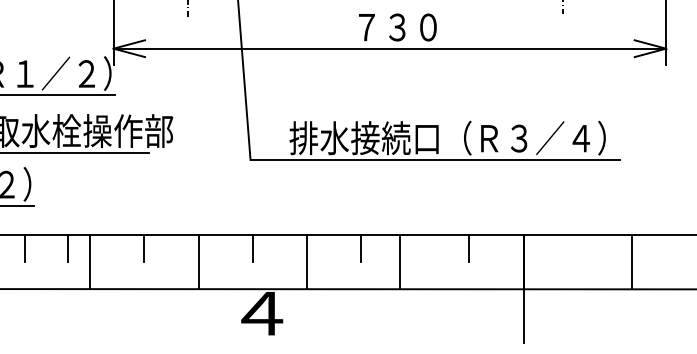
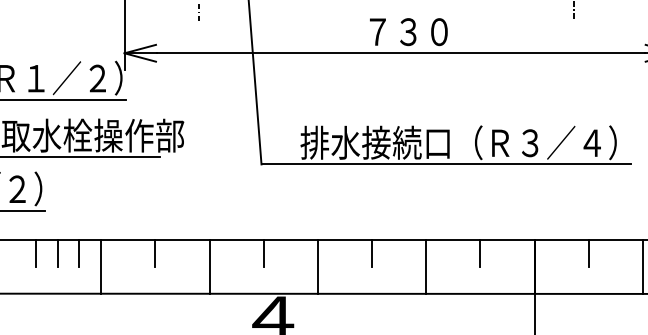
line: (46, 248) -> (57, 253), added
line: (577, 248) -> (588, 253), added
line: (400, 261) -> (426, 266), moved

